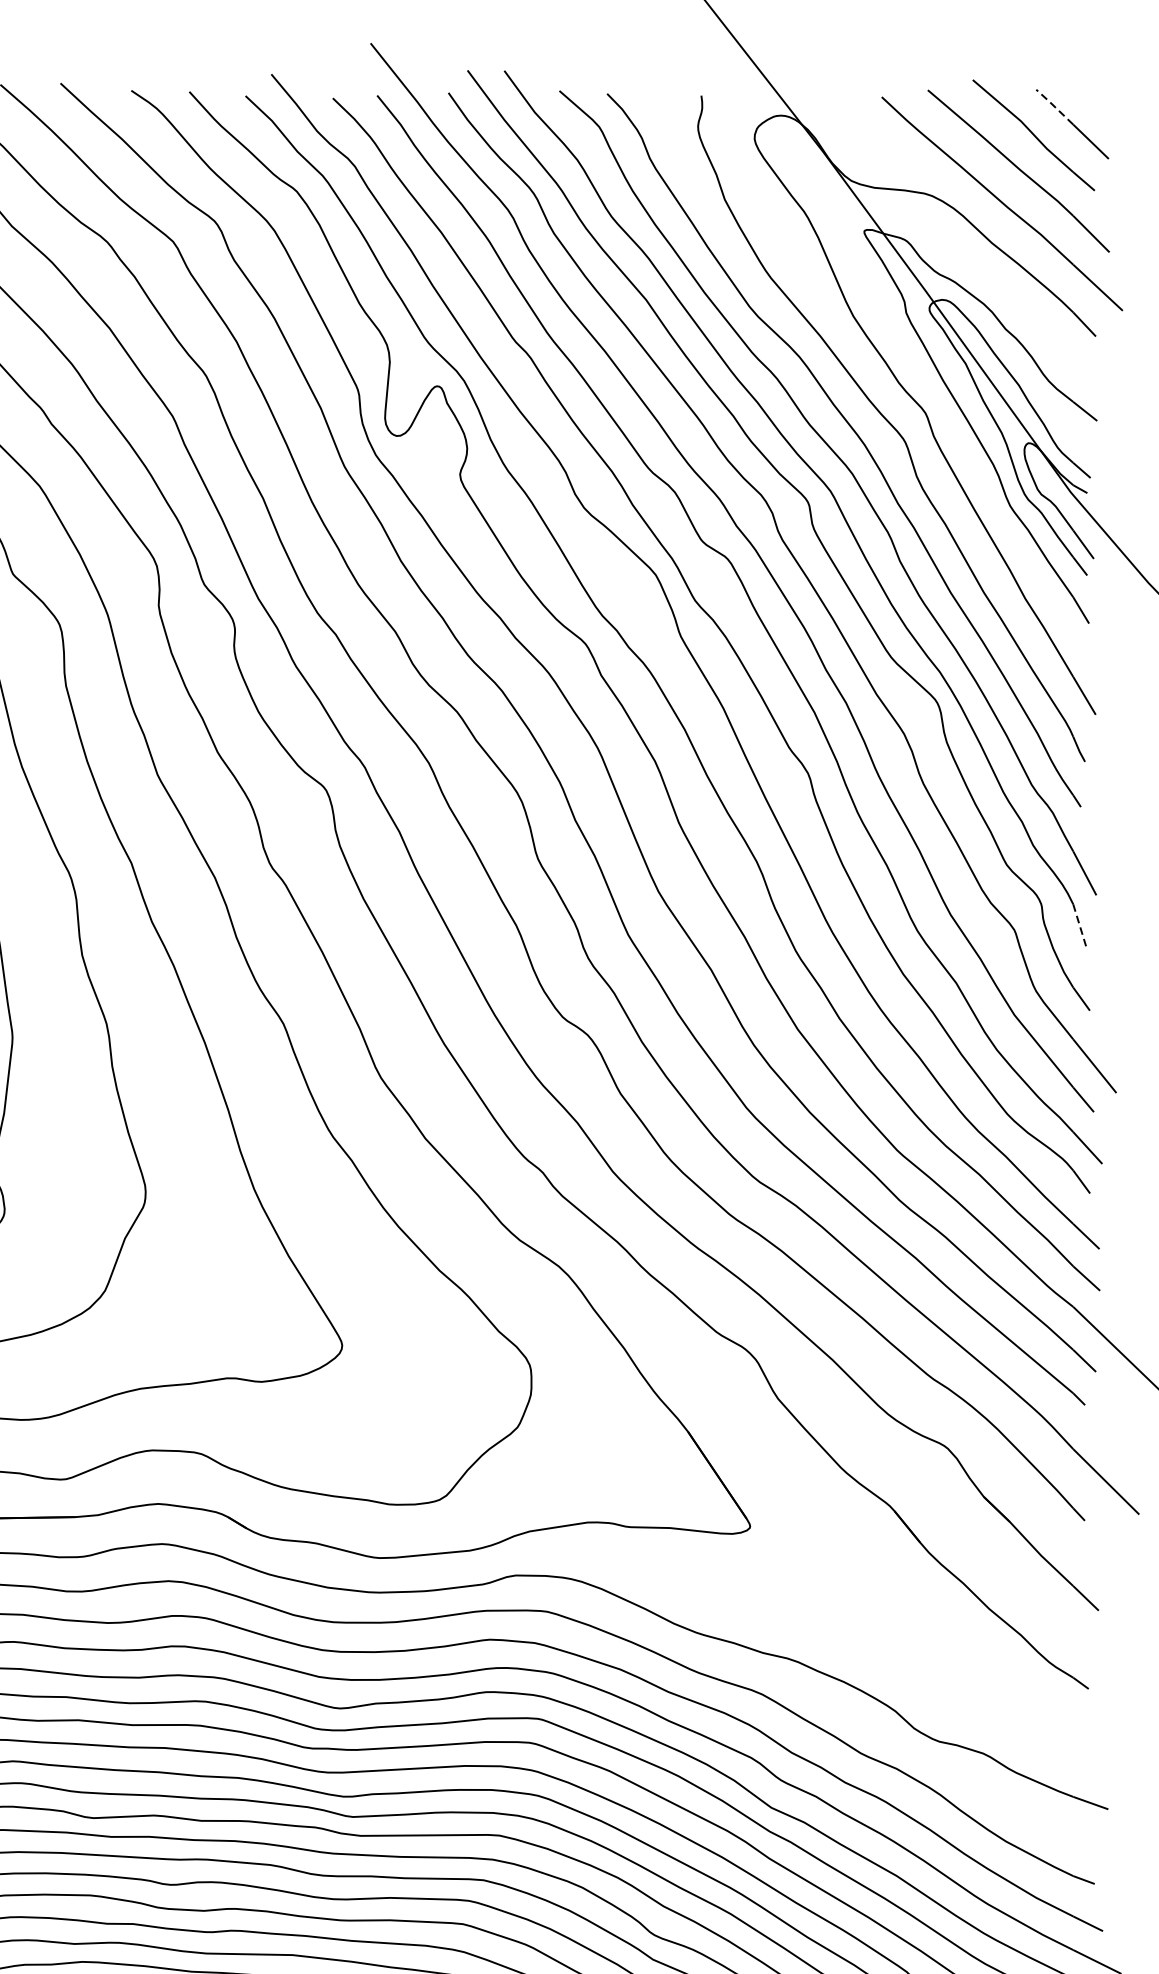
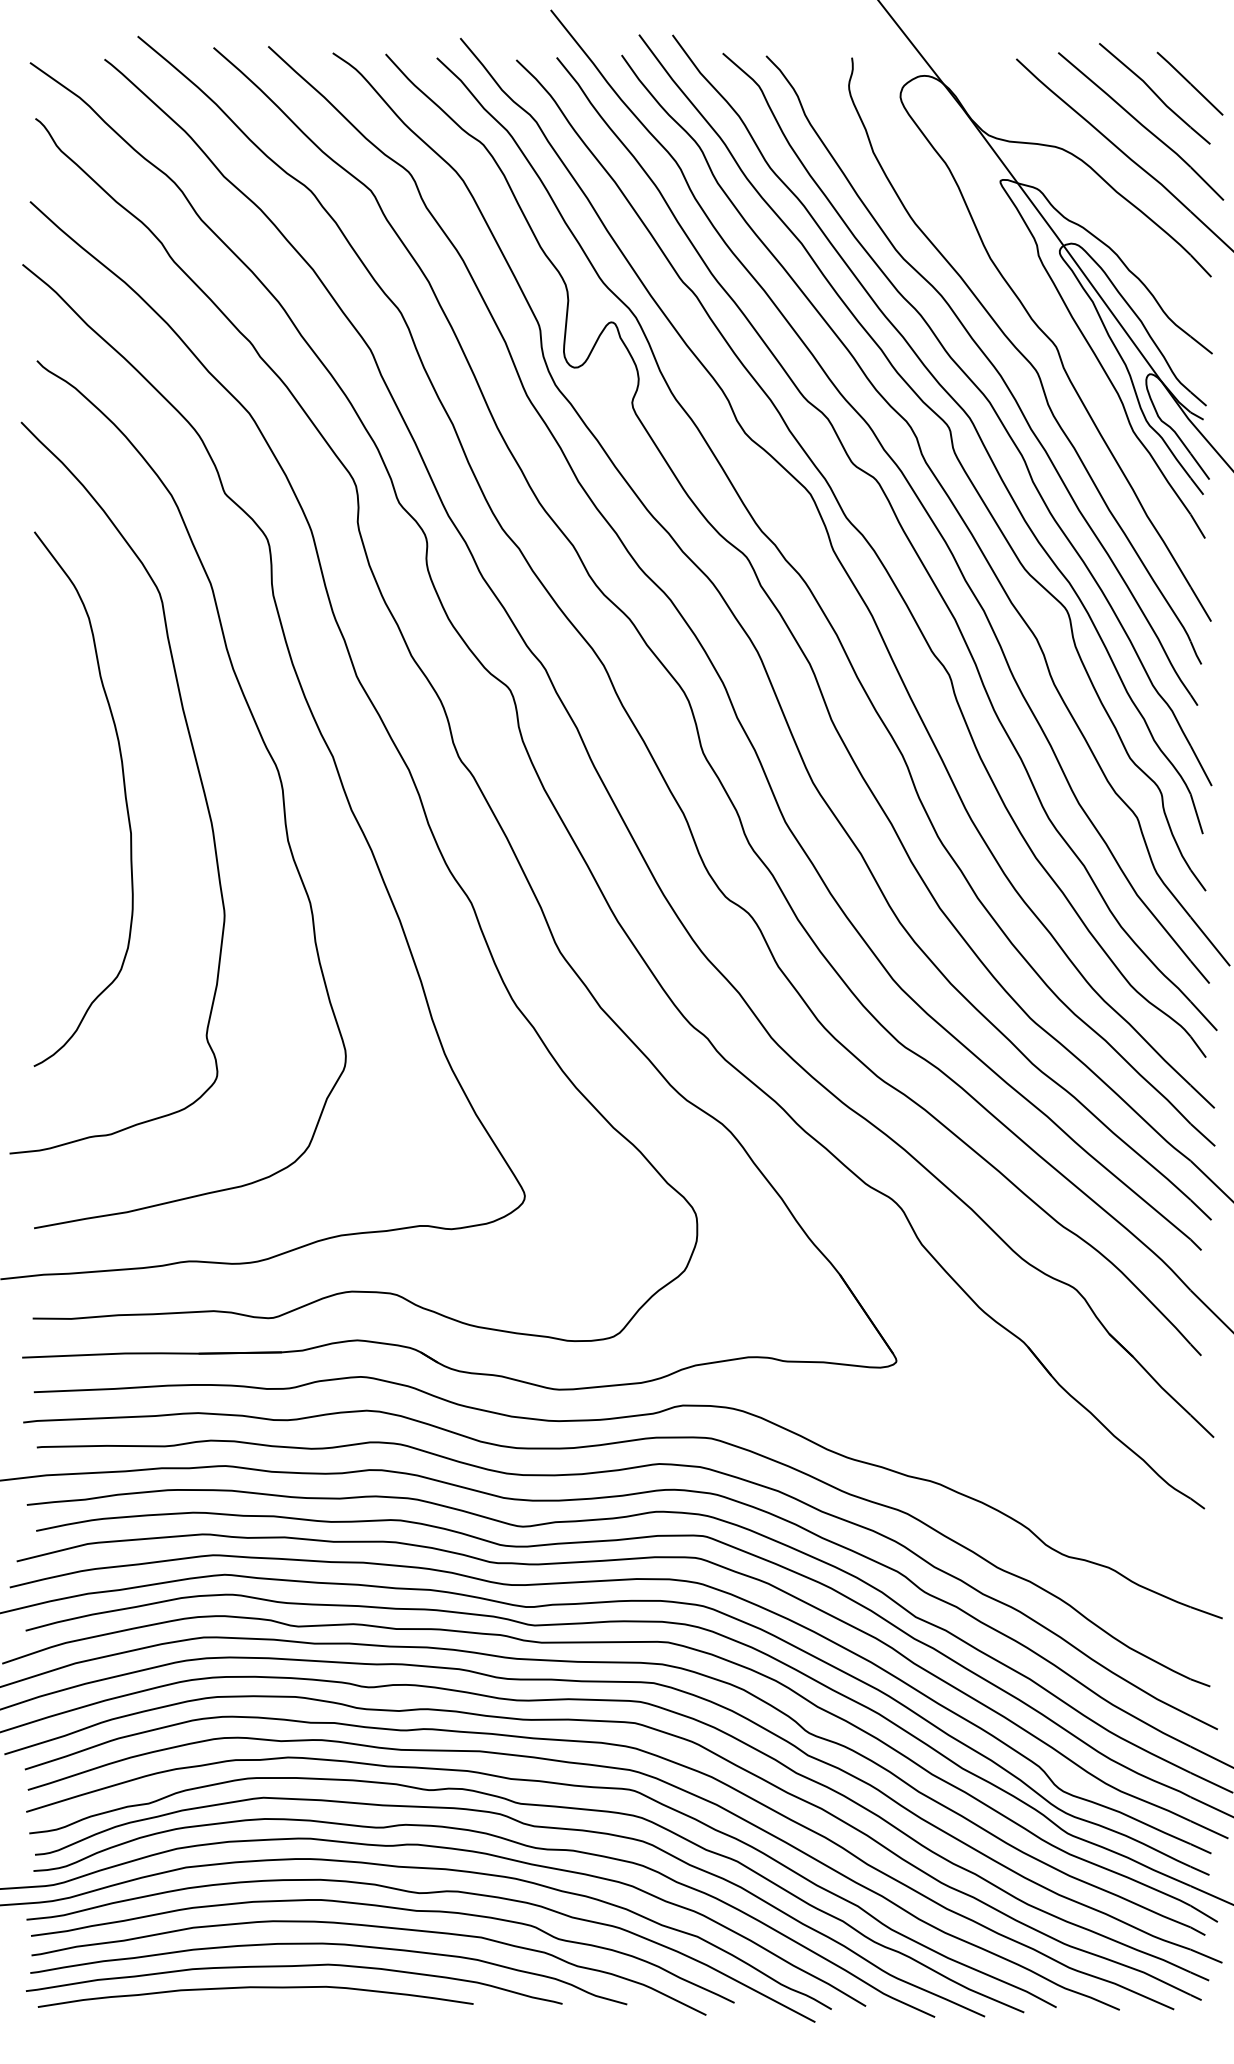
line: (1054, 106) -> (1173, 67), dashed -> solid
line: (1079, 926) -> (1196, 814), dashed -> solid

